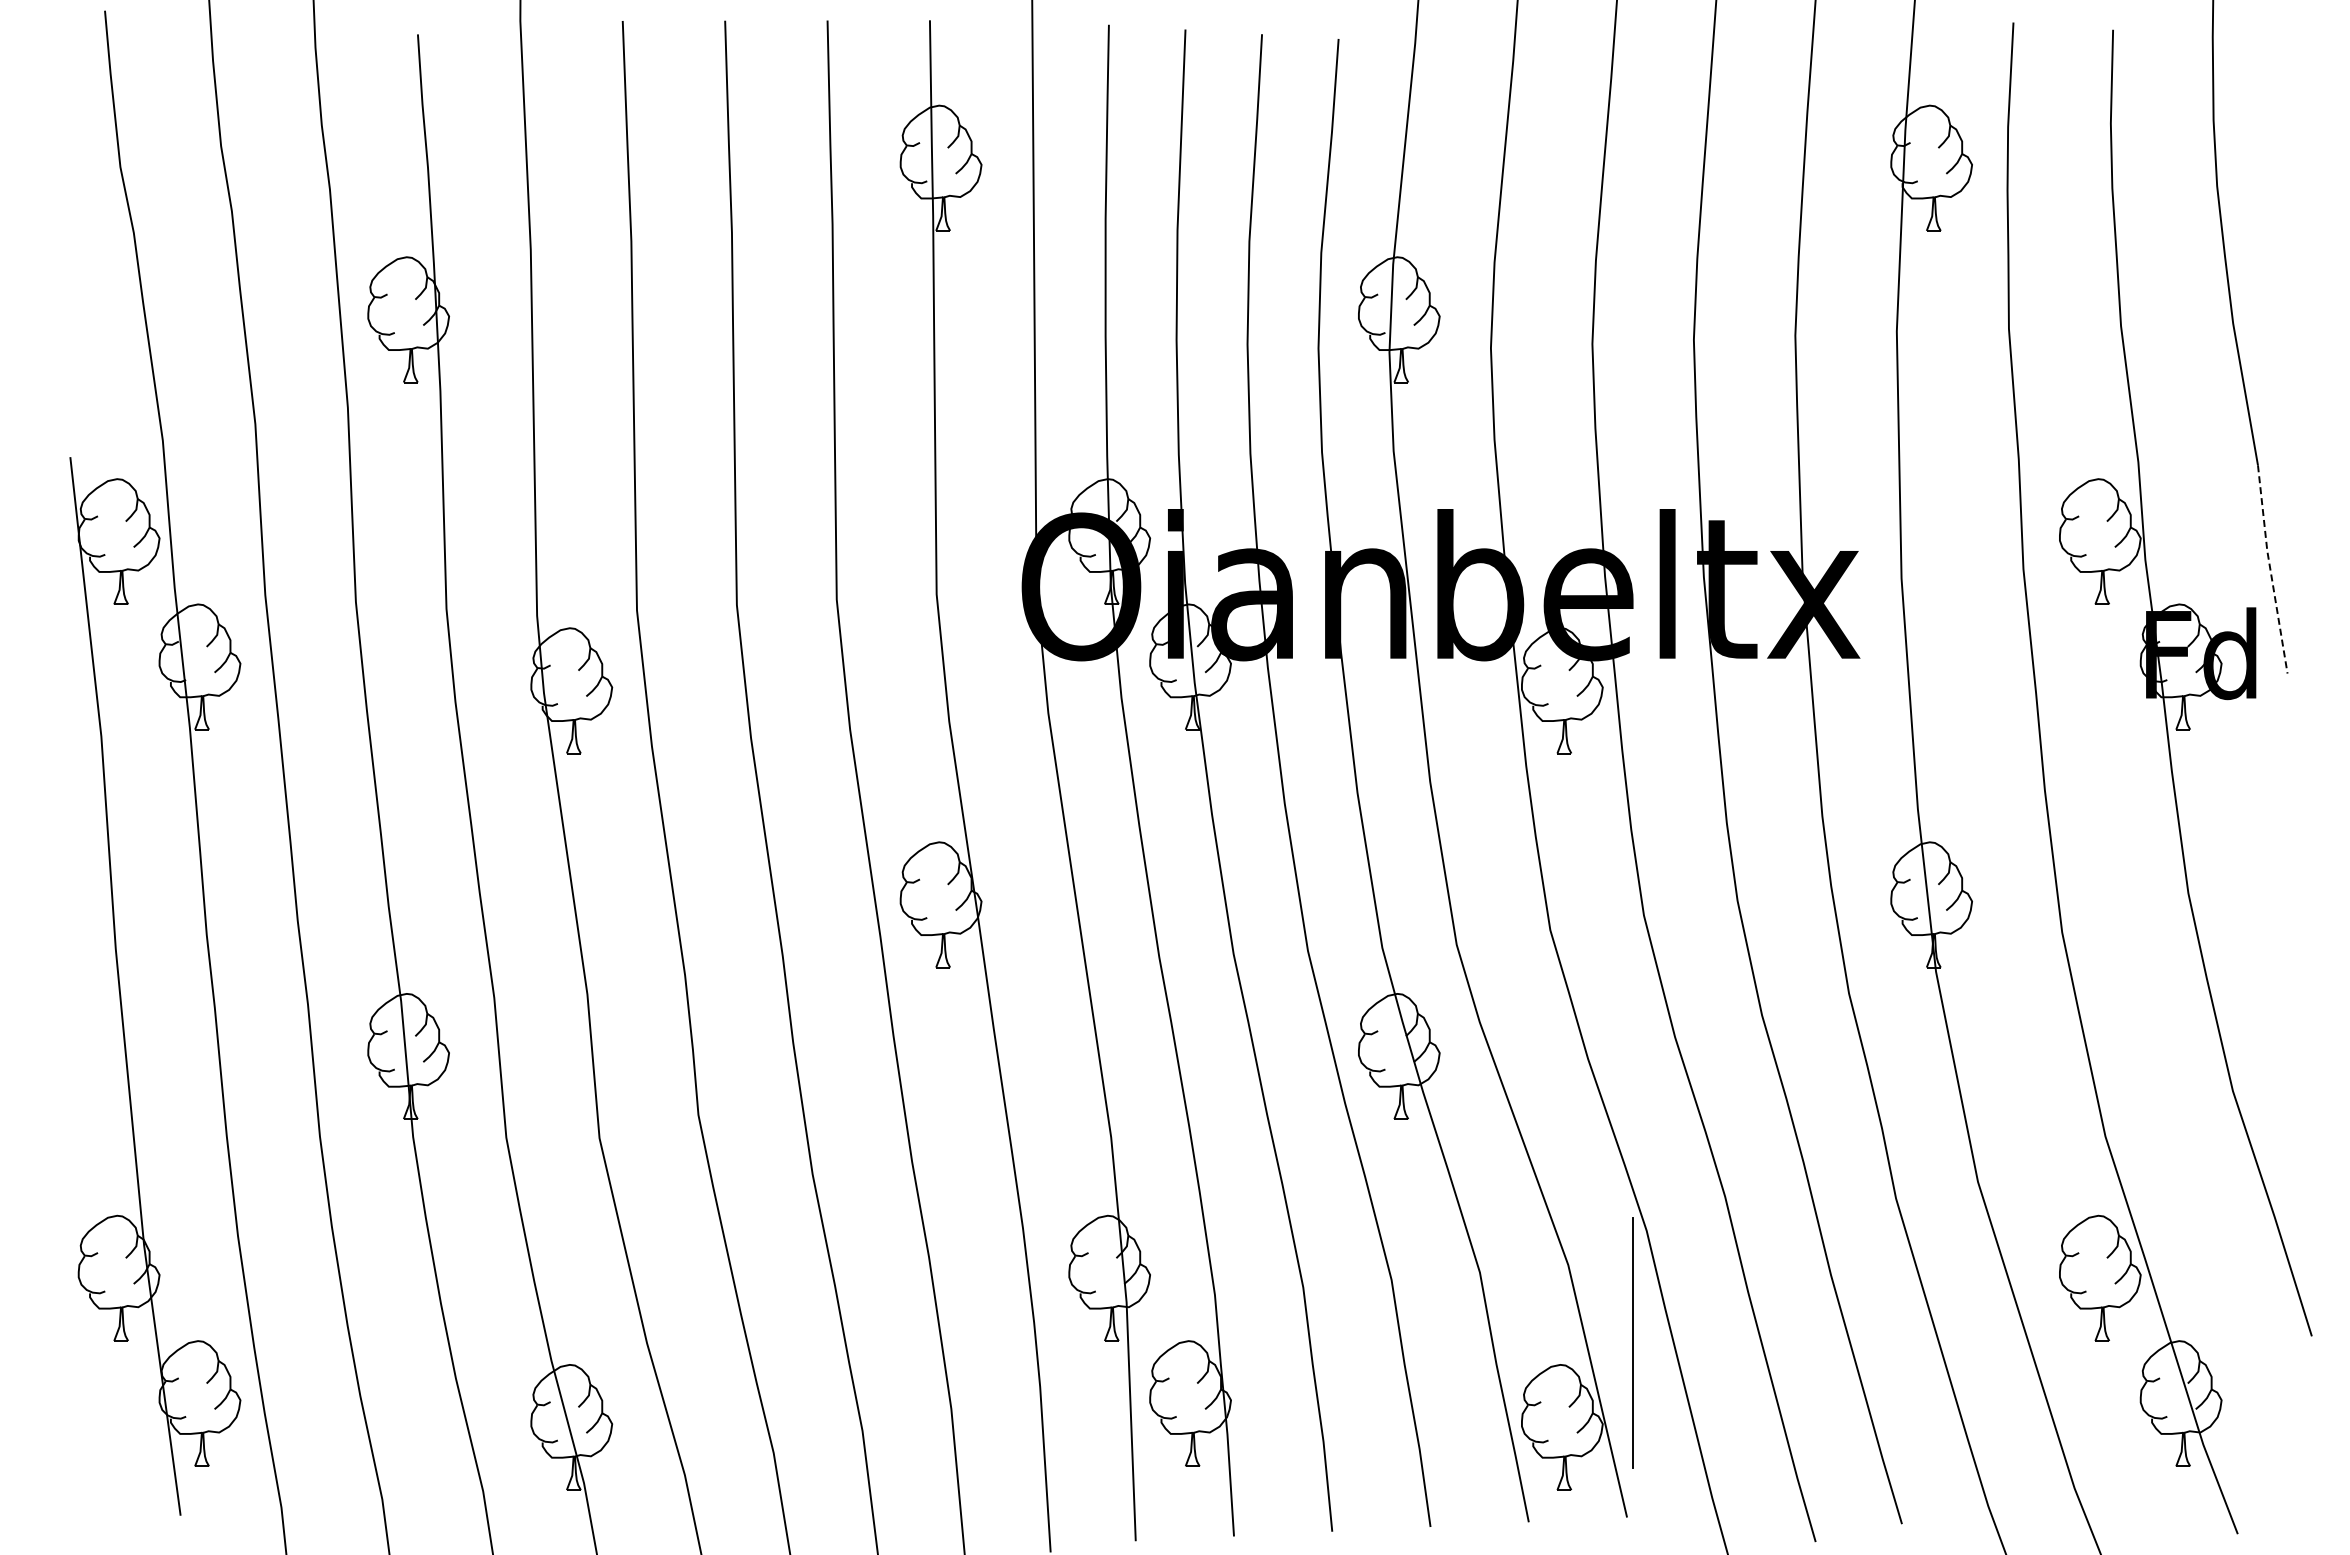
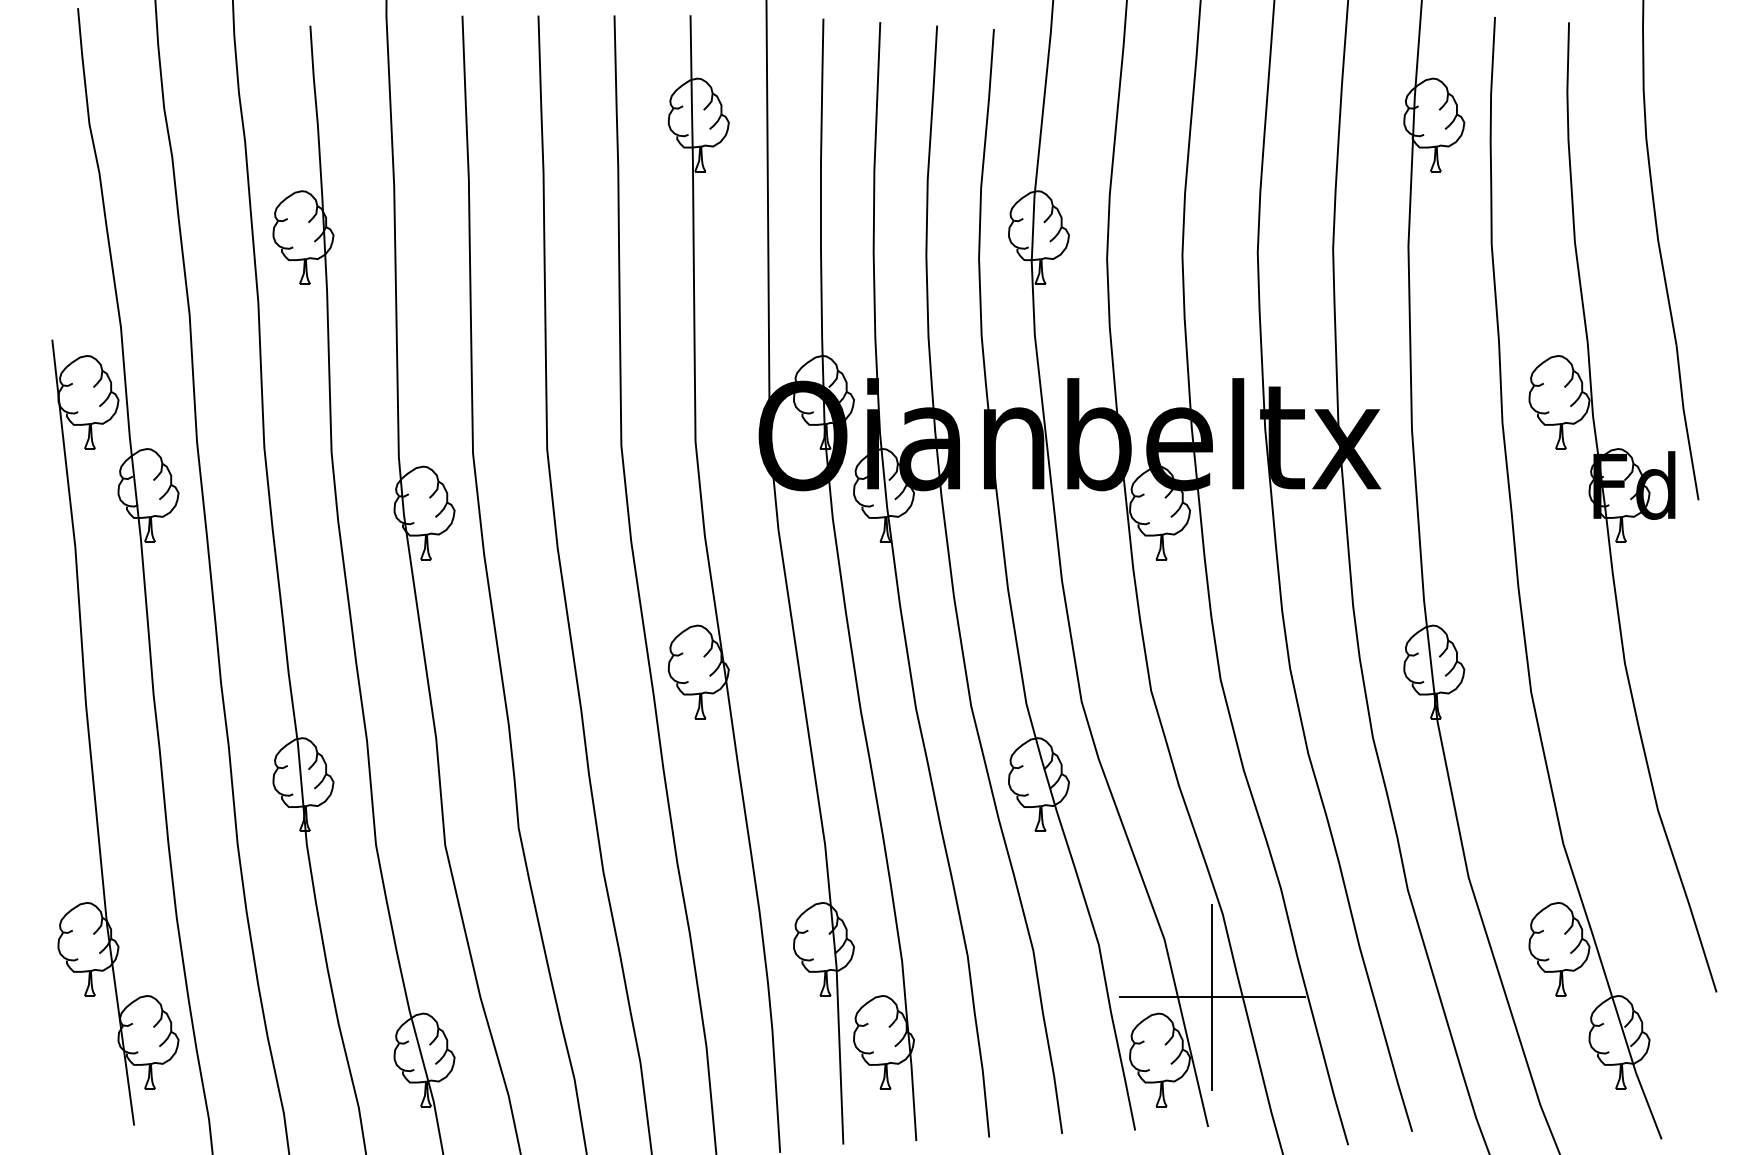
line: (2270, 569) -> (1685, 423), dashed -> solid
line: (1632, 1342) -> (1212, 997), added

